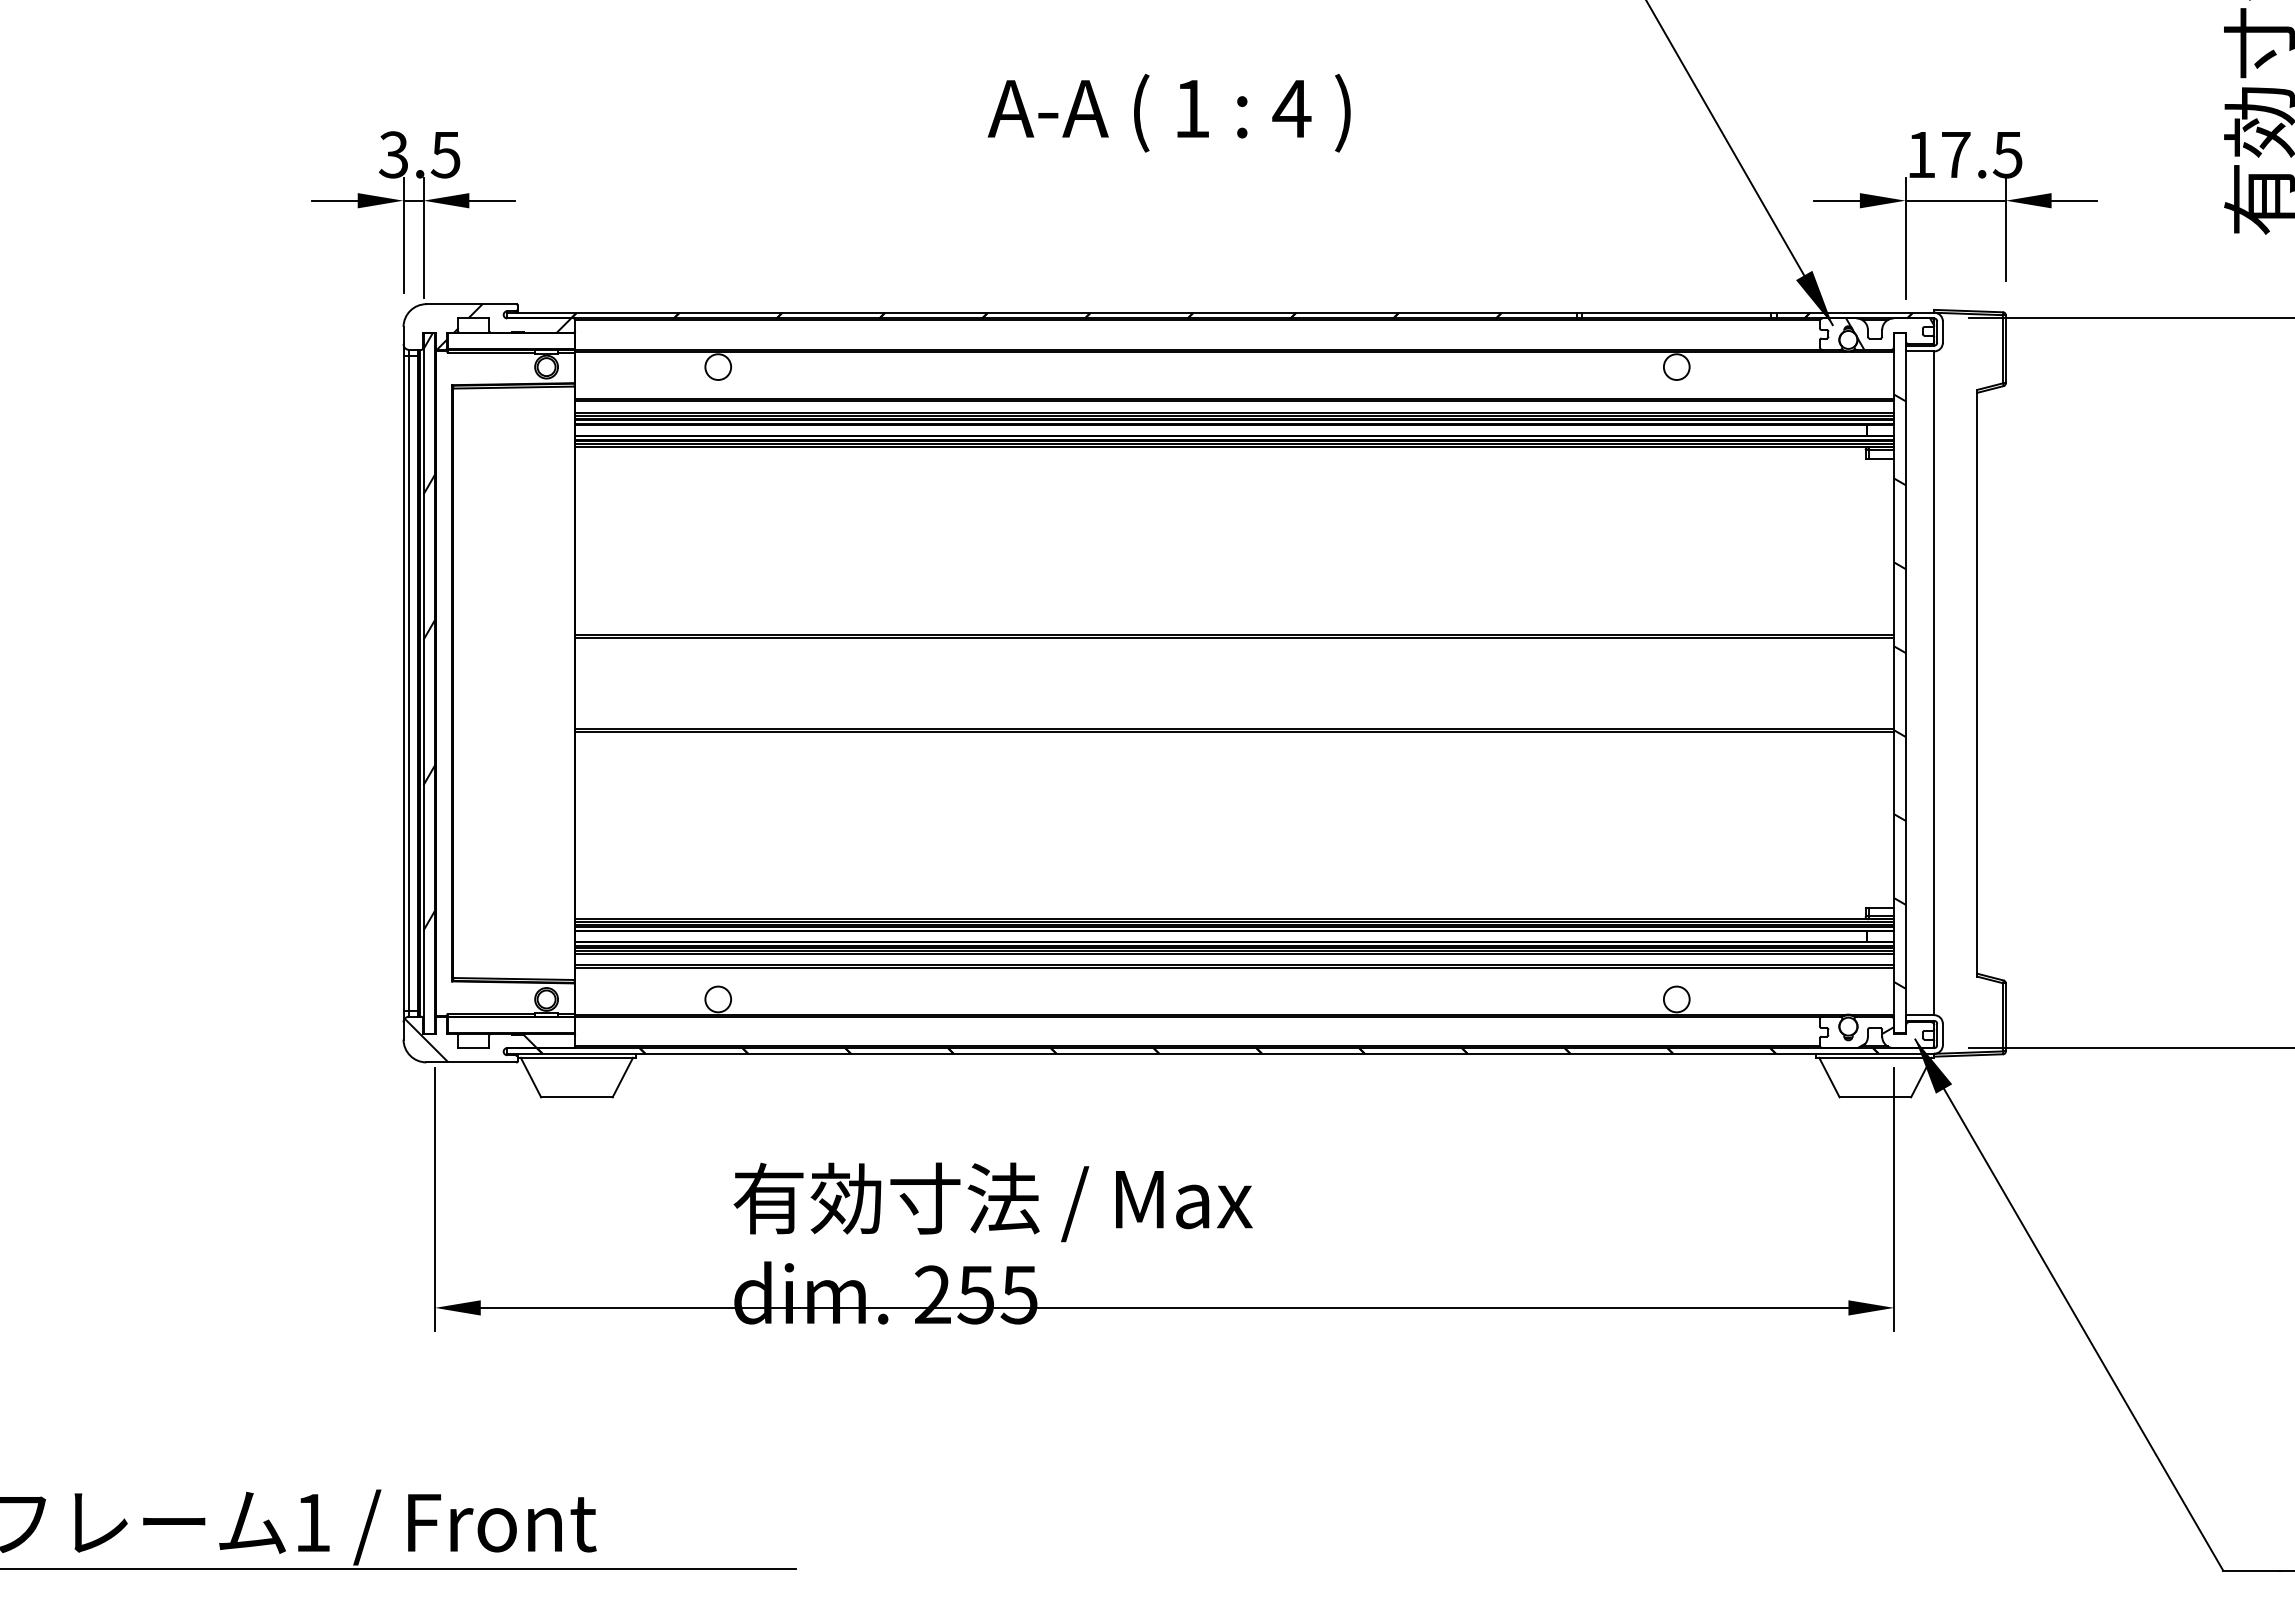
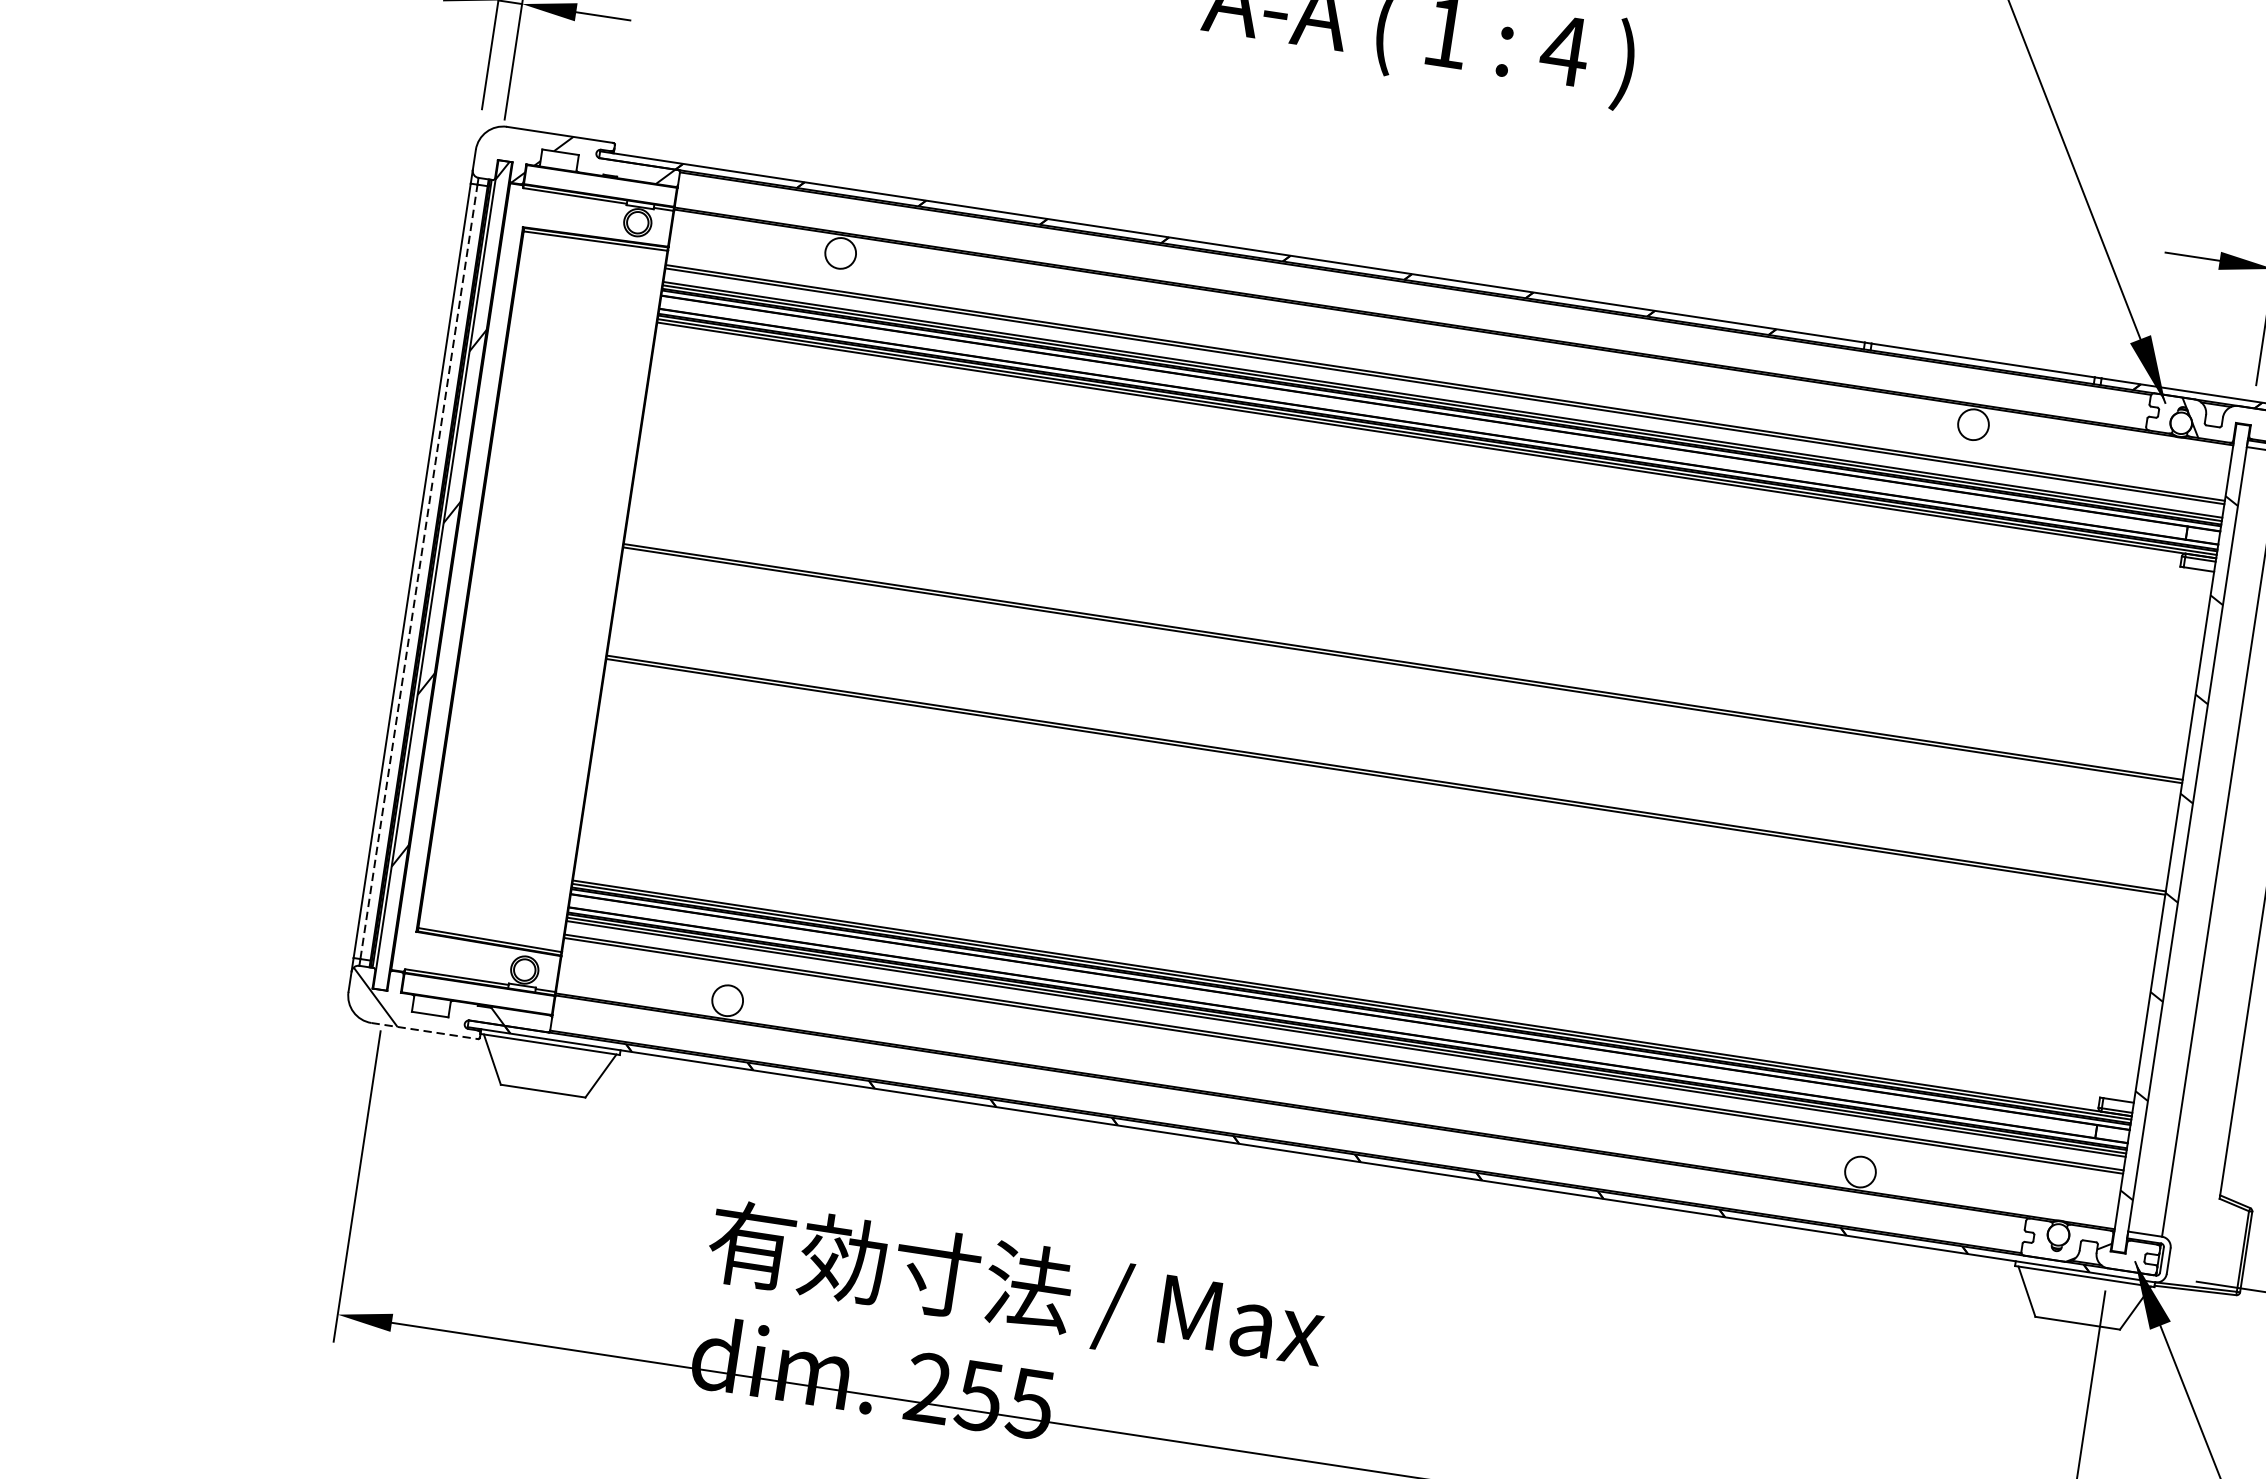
line: (409, 683) -> (419, 572), solid -> dashed
line: (471, 1062) -> (424, 1031), solid -> dashed

